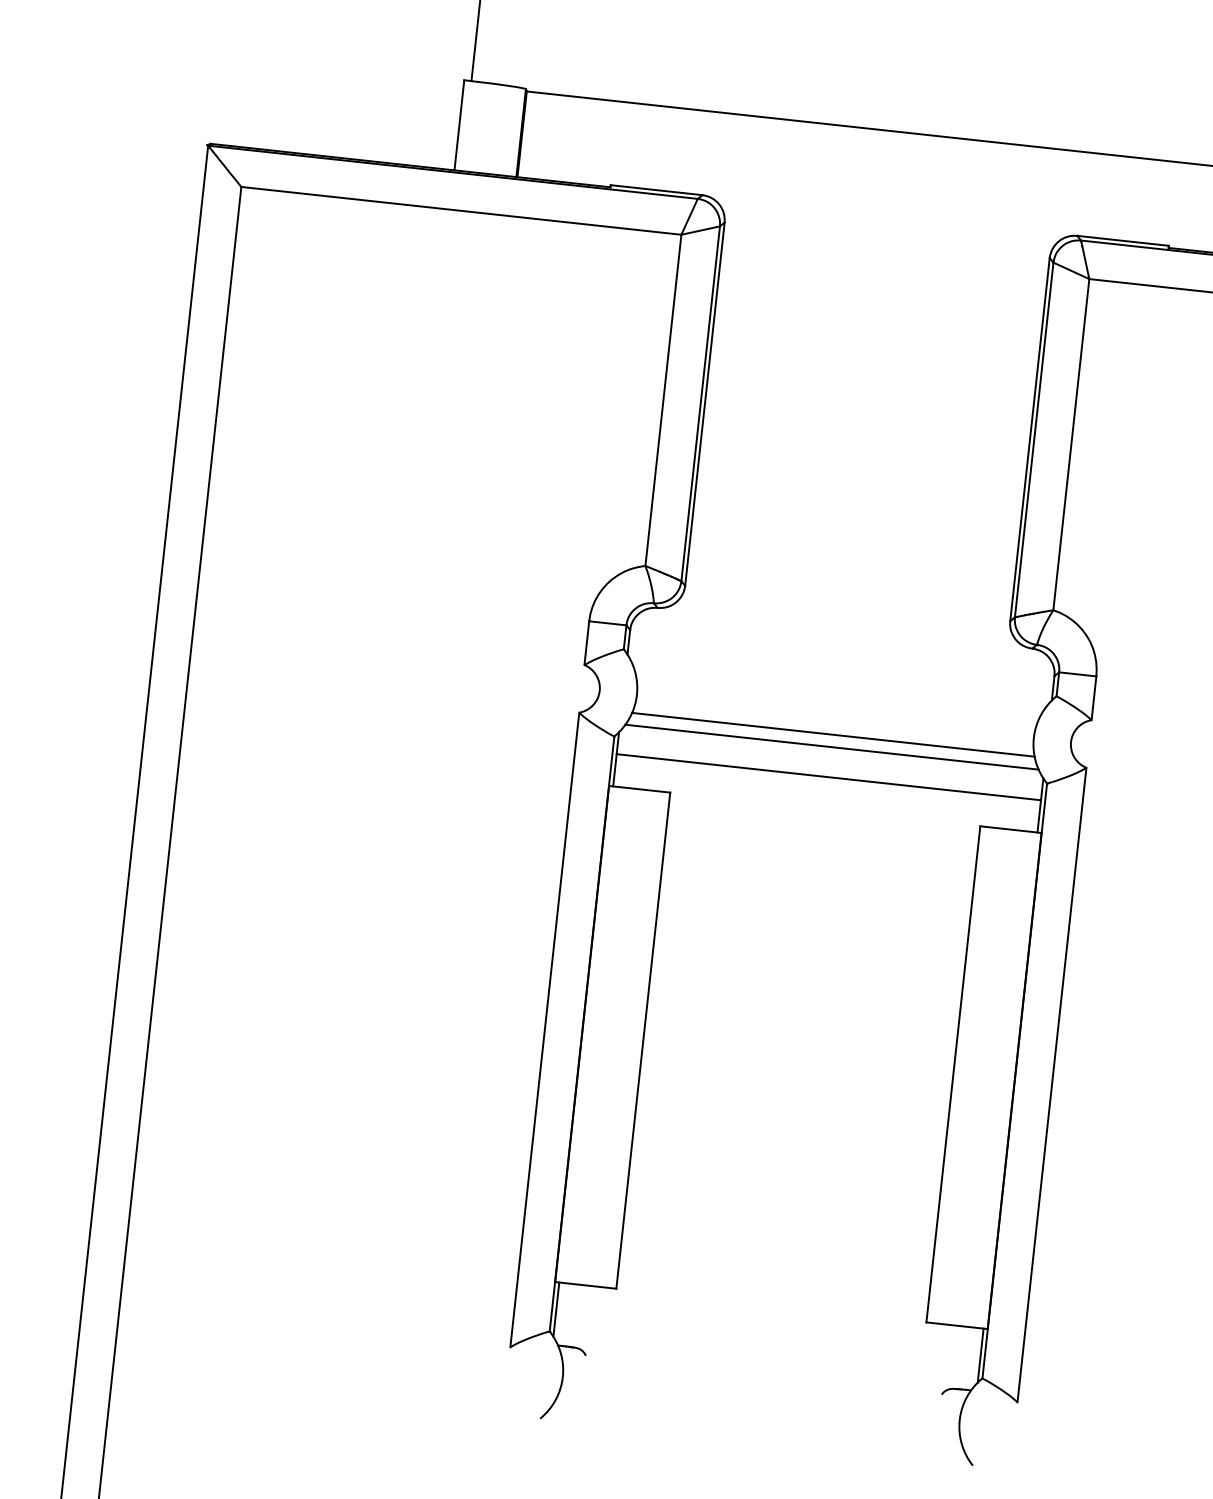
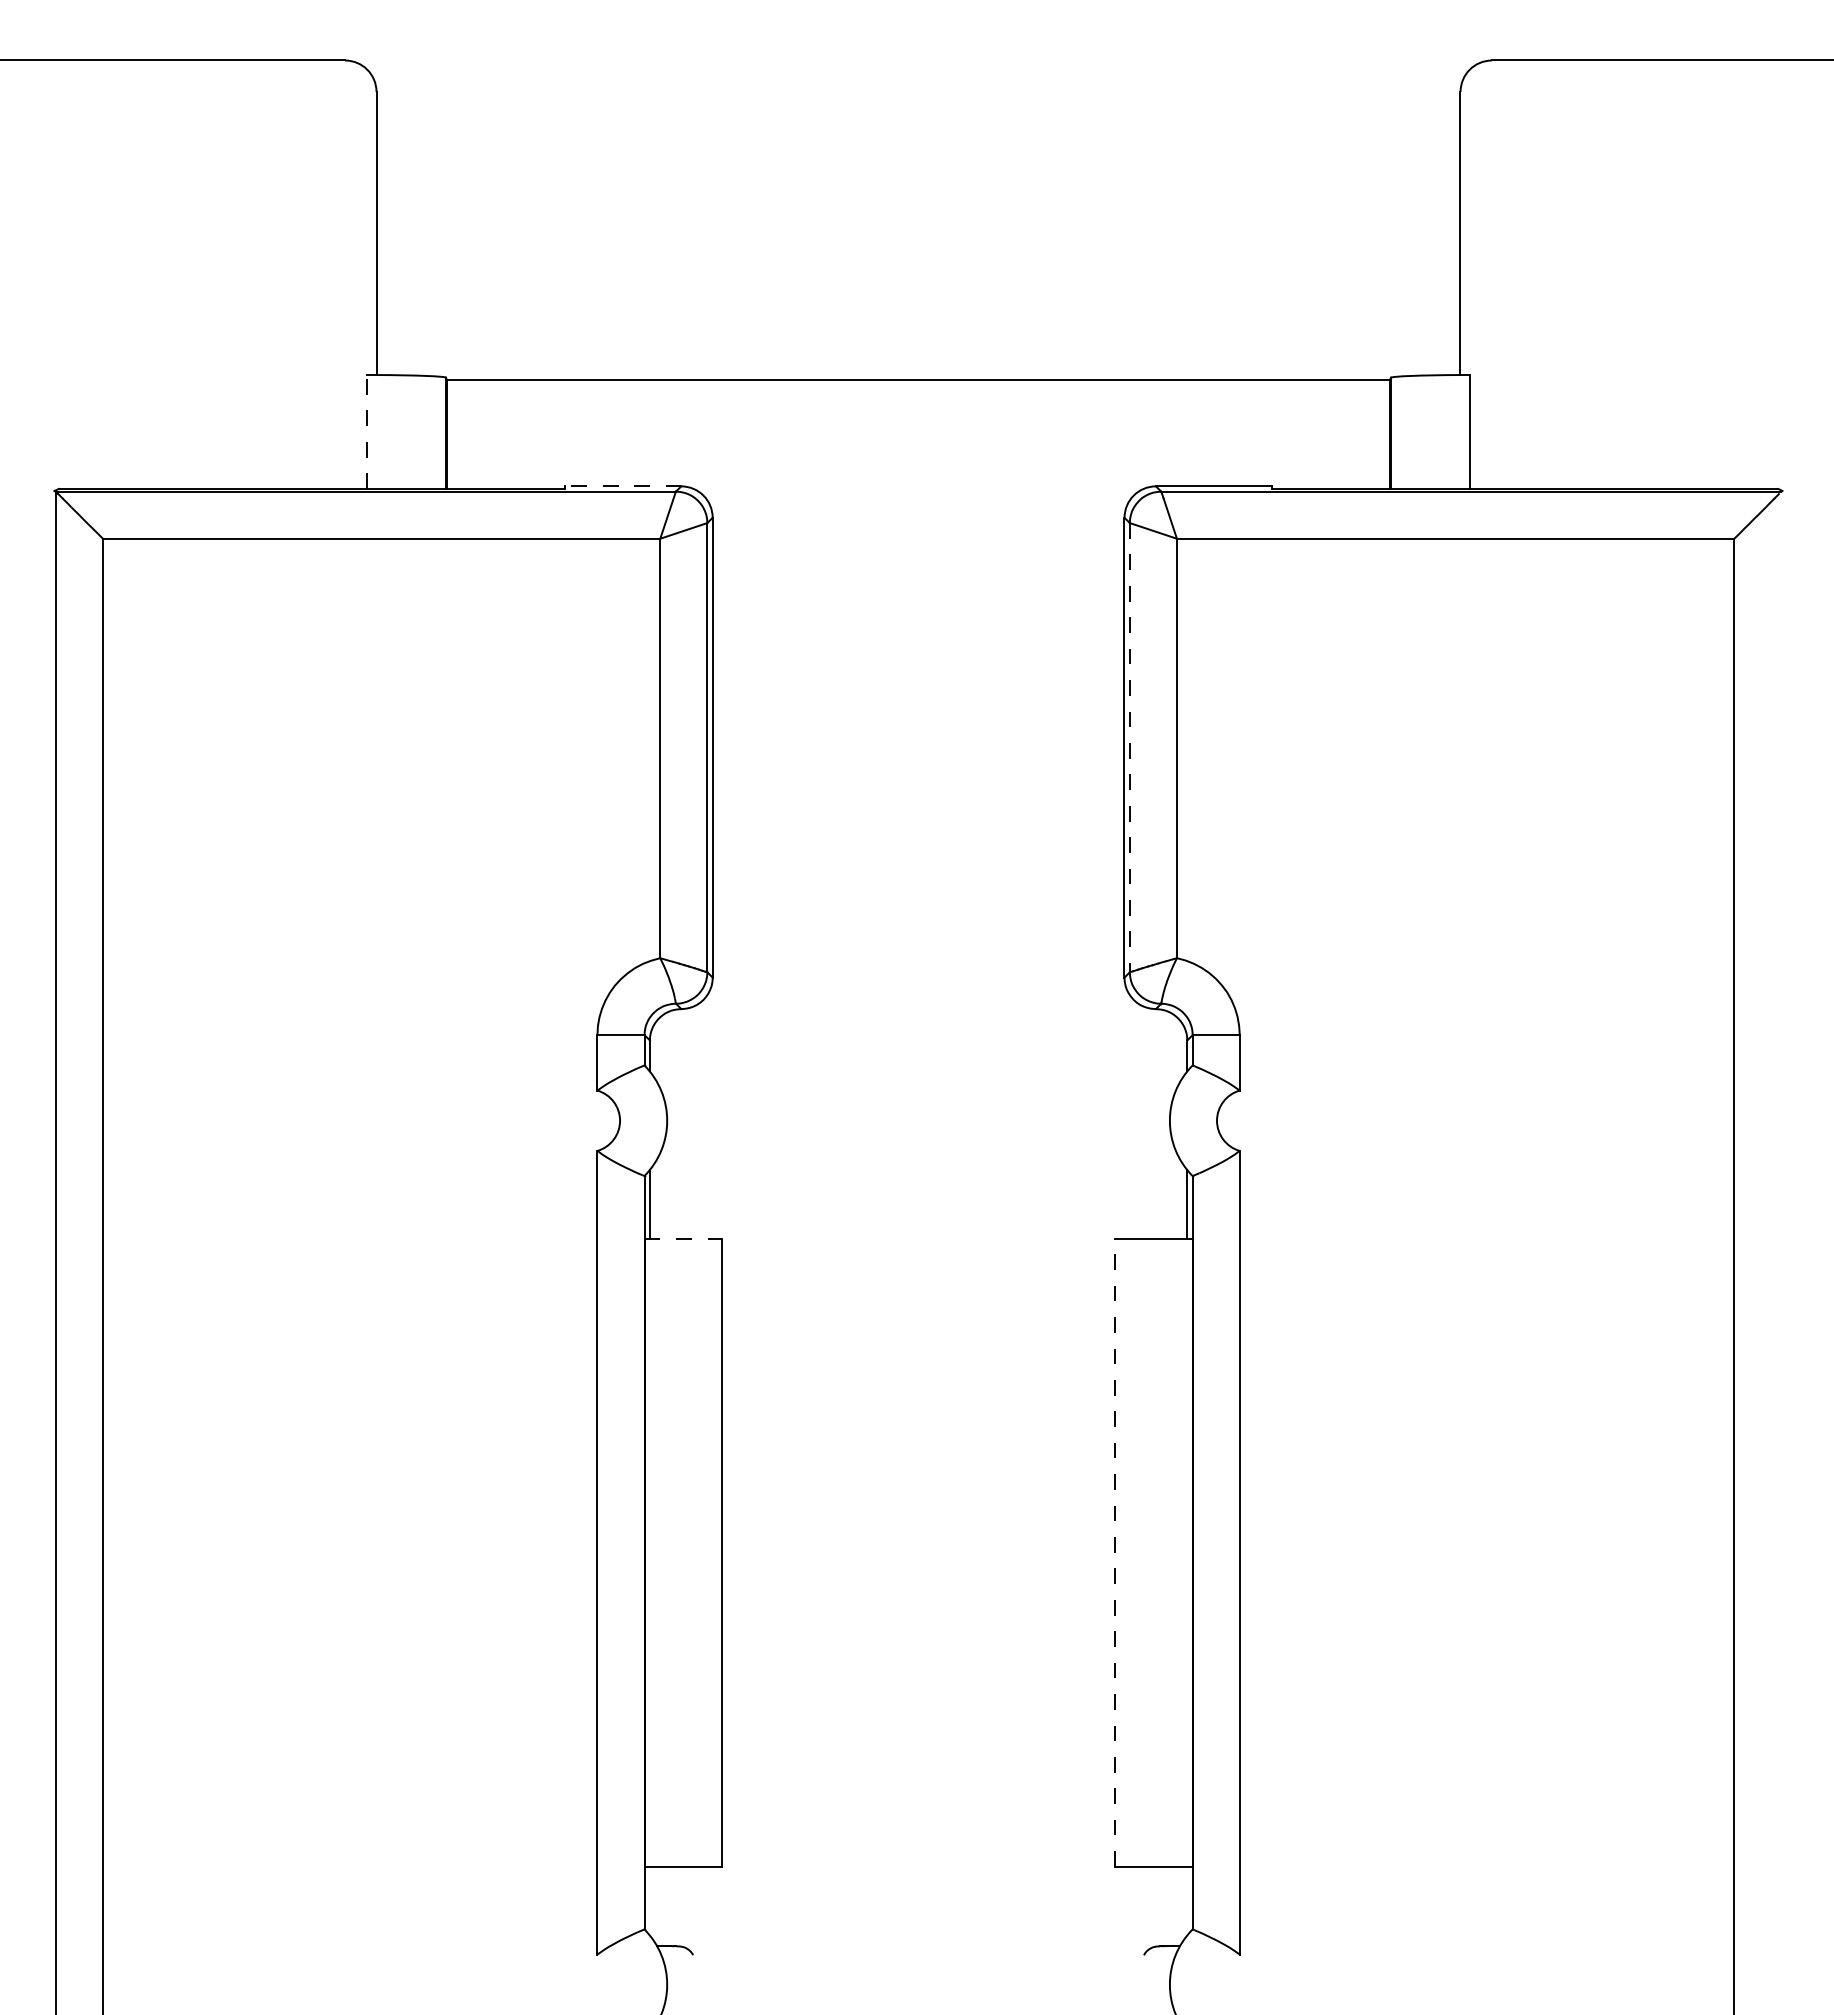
line: (459, 124) -> (367, 431), solid -> dashed
line: (656, 190) -> (622, 486), solid -> dashed
line: (1033, 439) -> (1129, 747), solid -> dashed
line: (833, 735) -> (918, 1144), removed
line: (832, 747) -> (918, 1159), removed
line: (828, 777) -> (918, 1197), removed
line: (639, 789) -> (683, 1238), solid -> dashed
line: (953, 1074) -> (1114, 1552), solid -> dashed
line: (556, 1309) -> (649, 1900), removed
line: (980, 1355) -> (1187, 1900), removed

